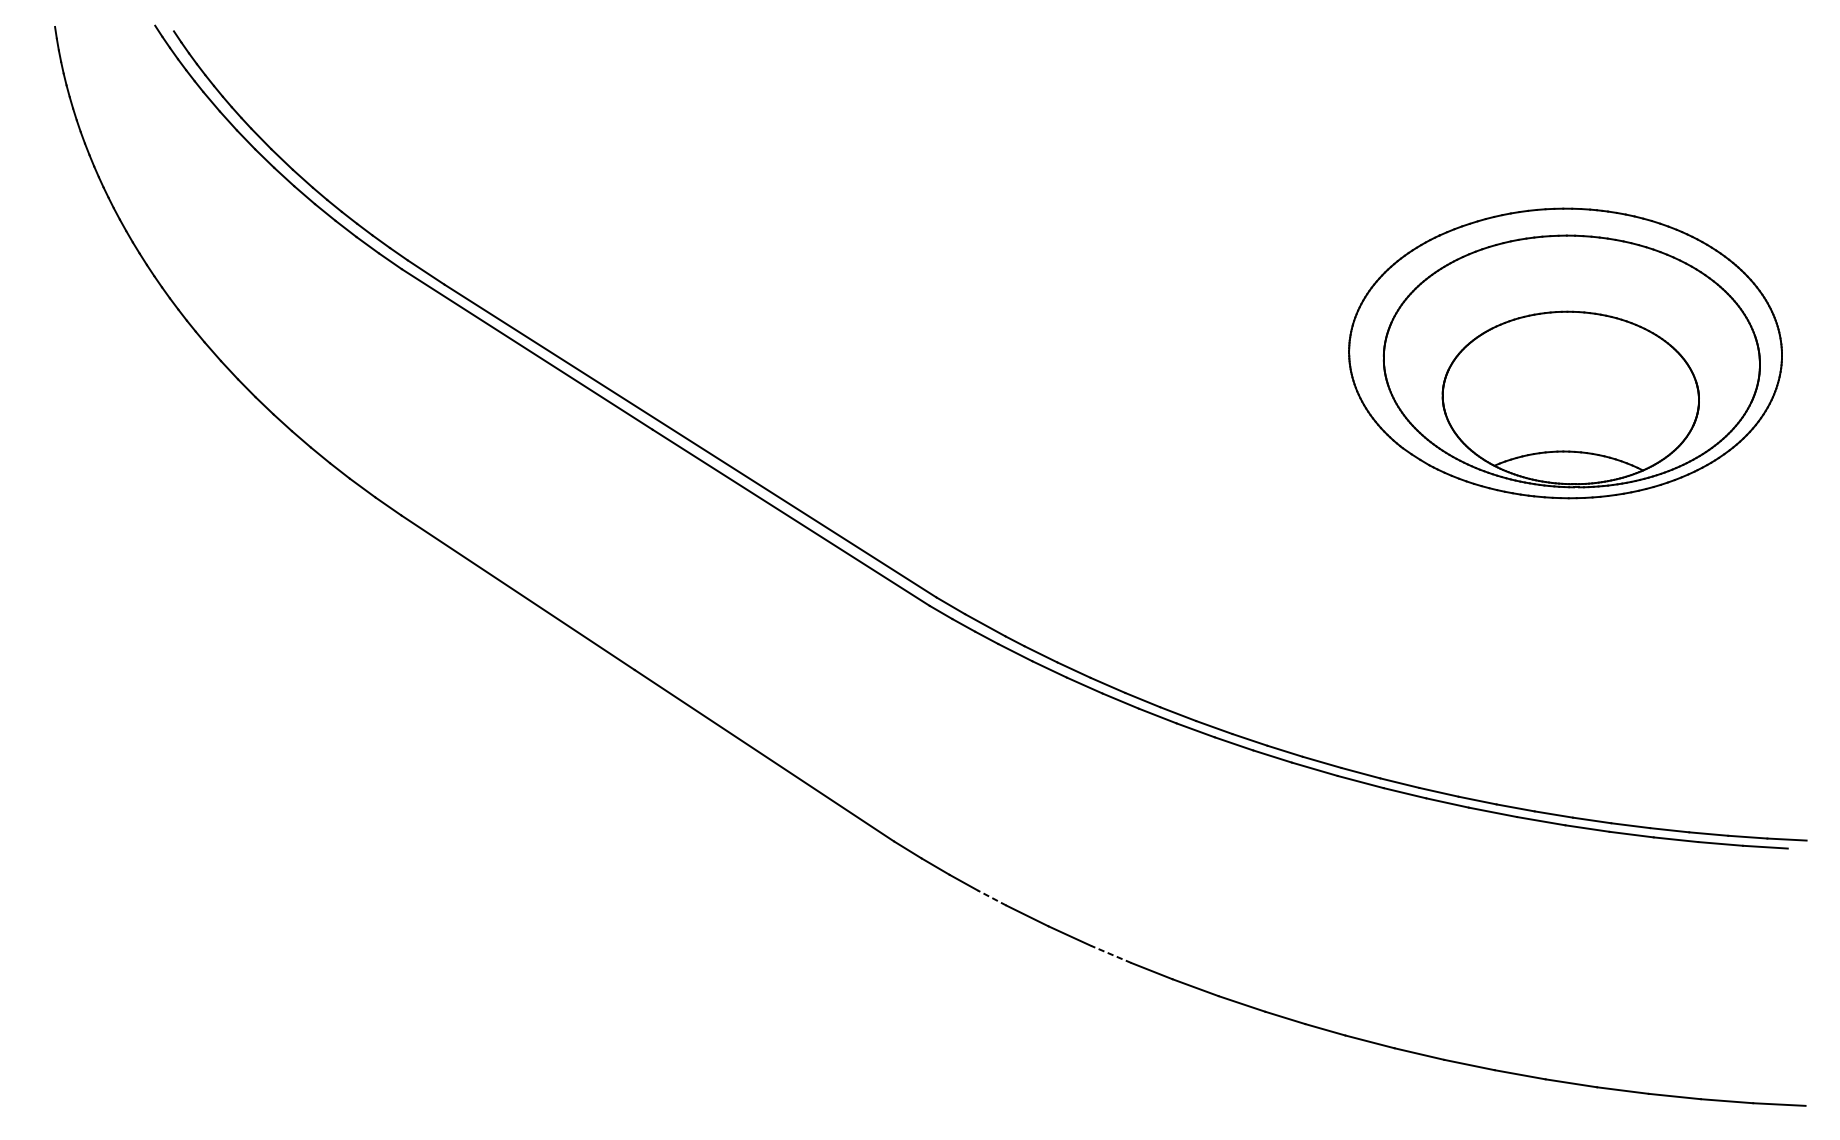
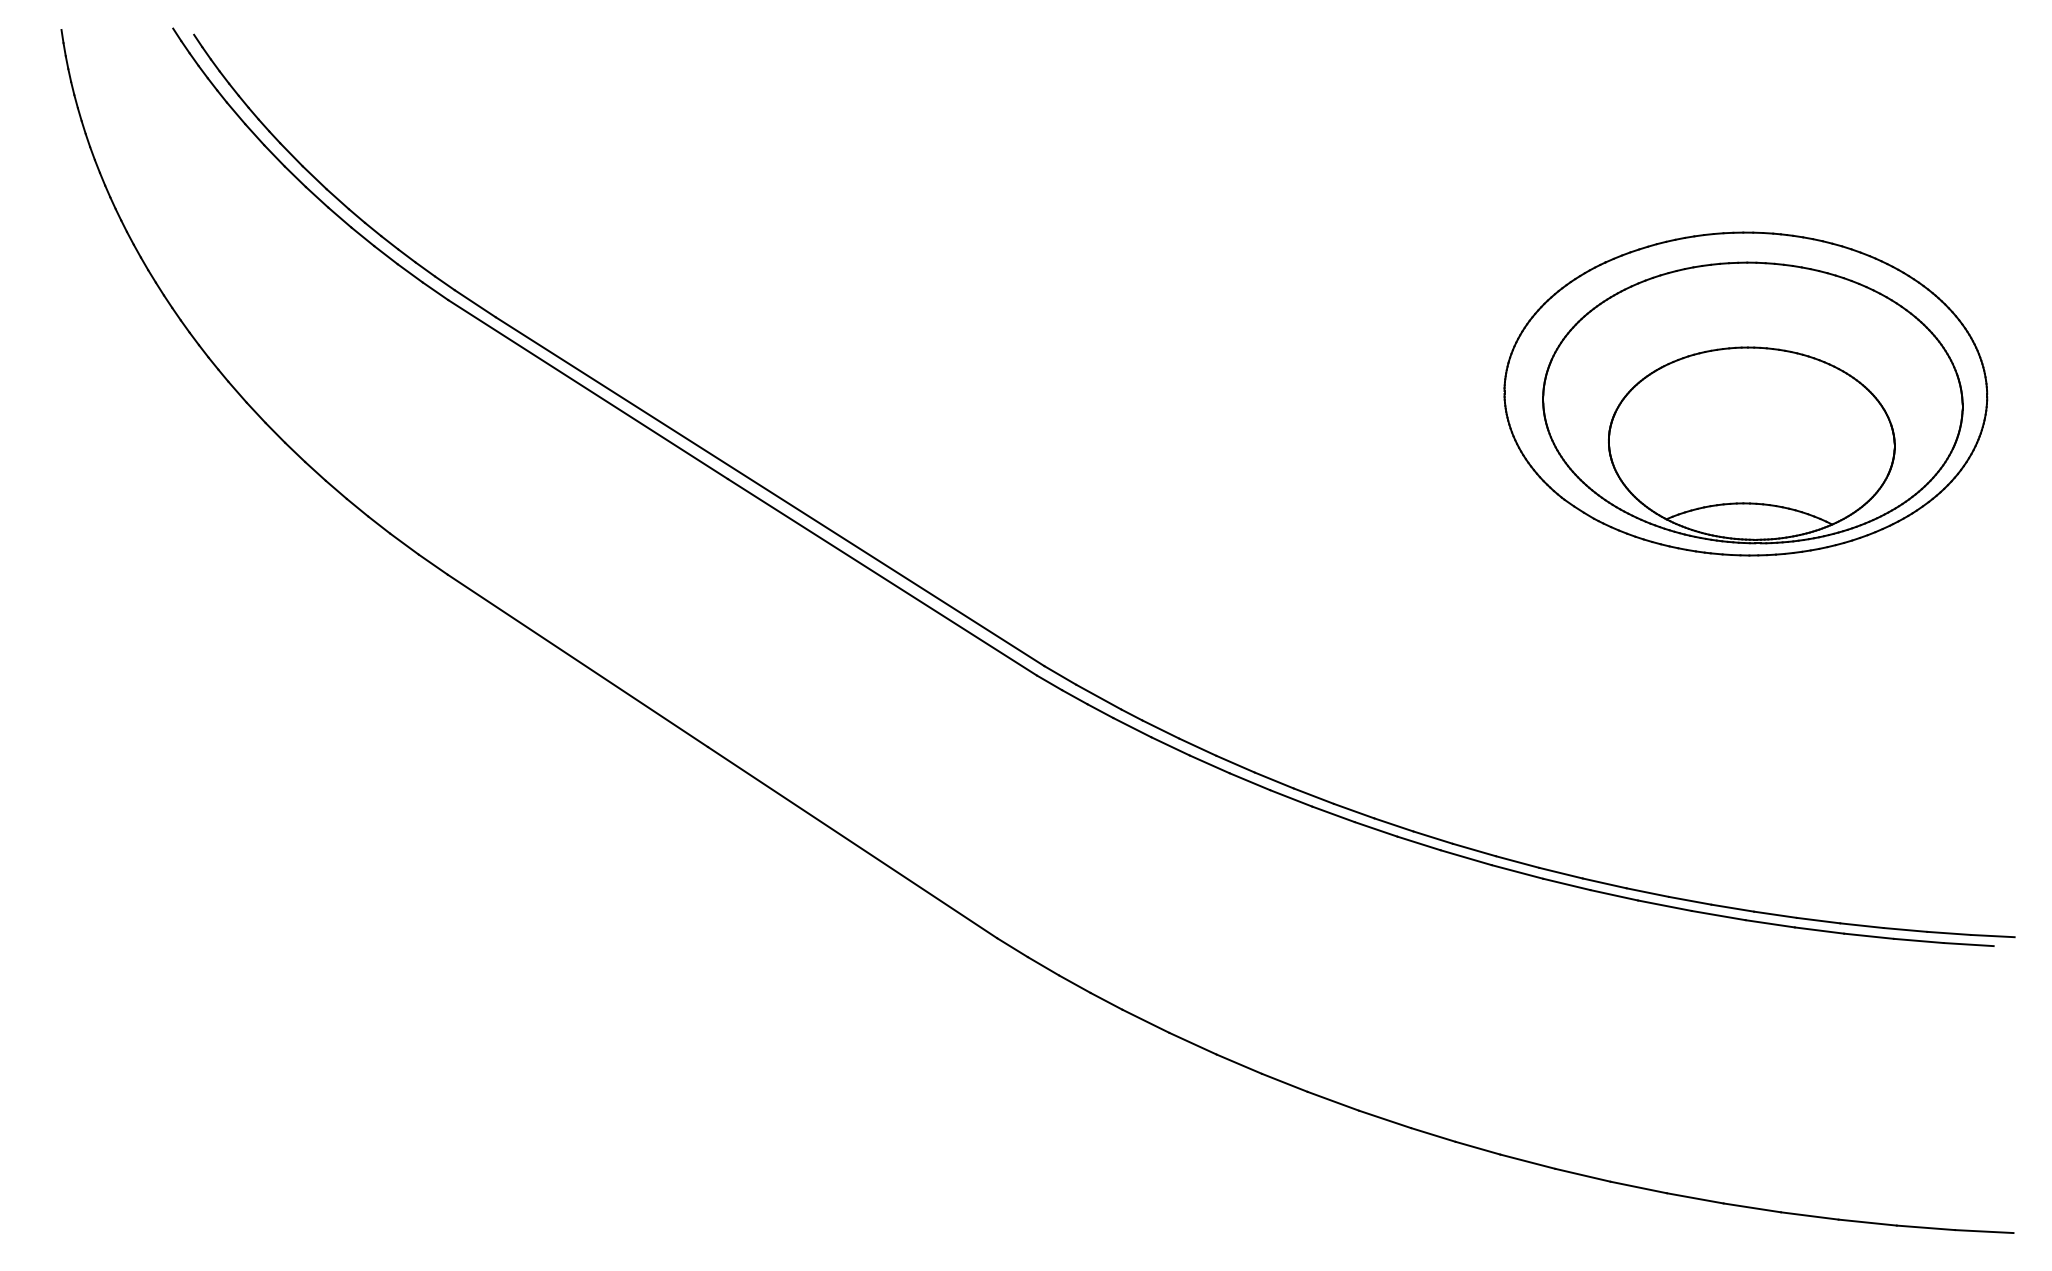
line: (992, 898) -> (1106, 1001), dashed -> solid
line: (1111, 954) -> (1239, 1064), dashed -> solid

